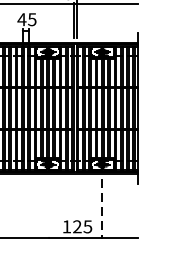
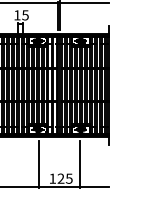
text: (20, 19) -> (16, 15), 45 -> 15
line: (48, 208) -> (38, 164), added
line: (102, 208) -> (80, 164), dashed -> solid

